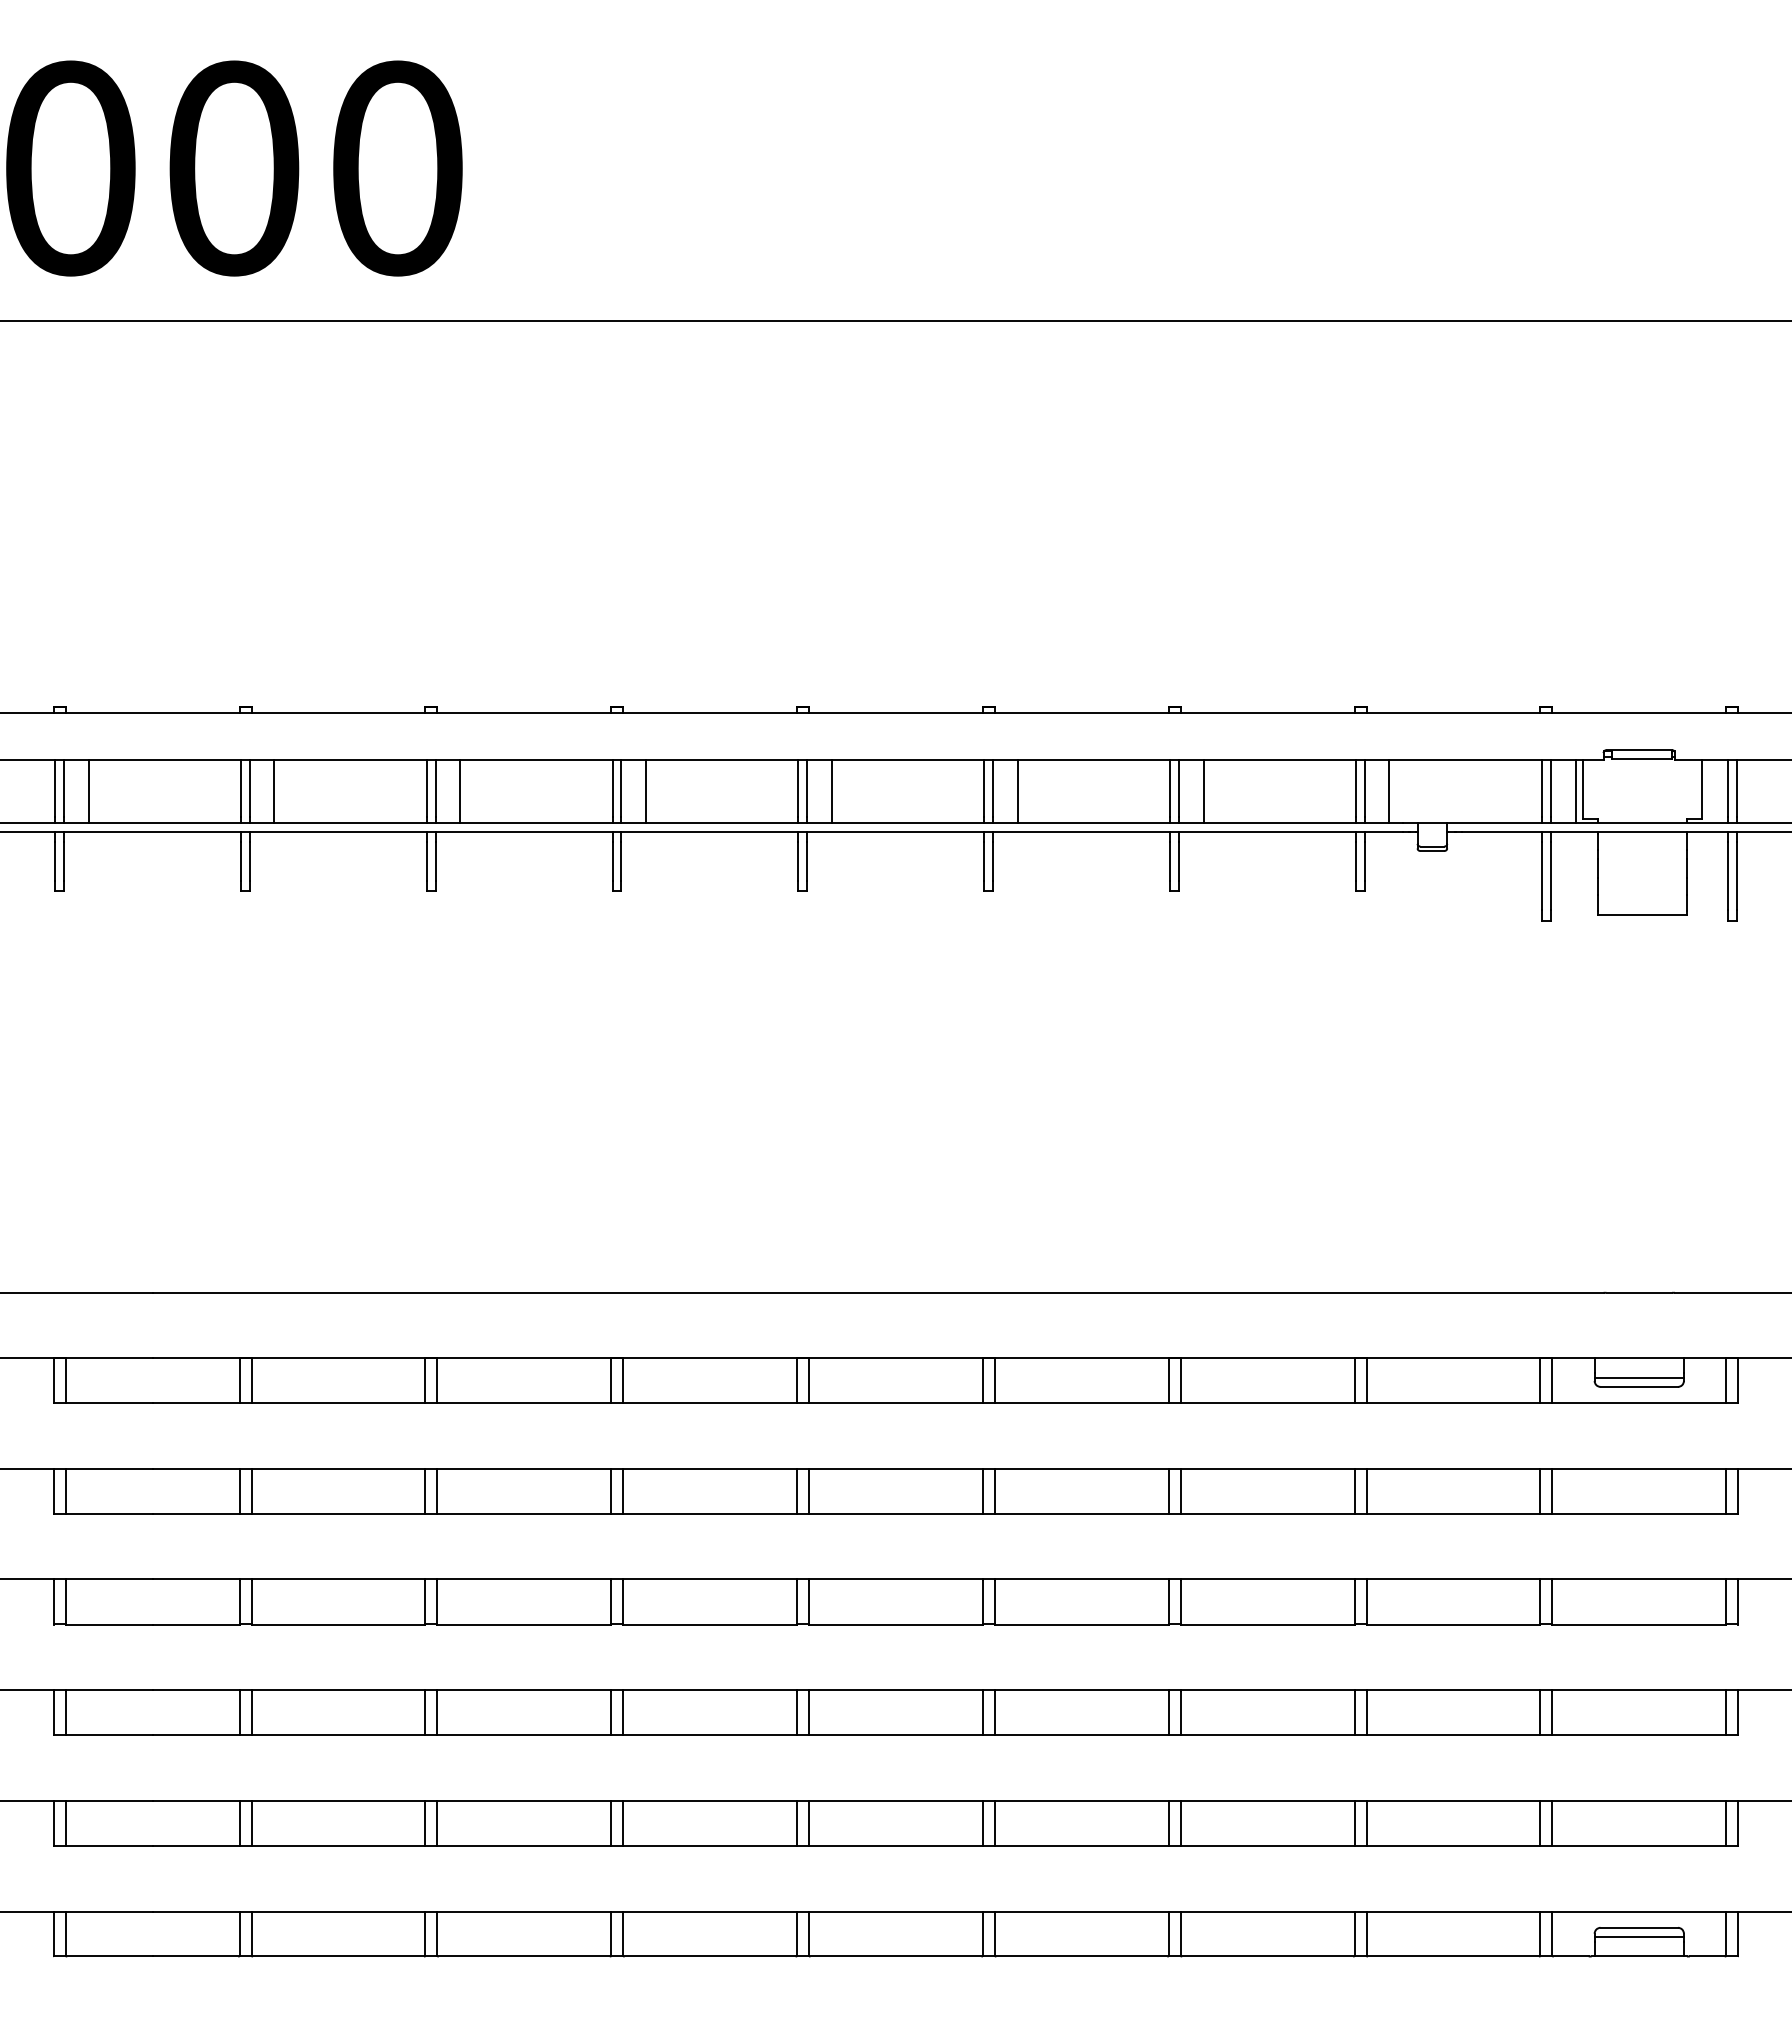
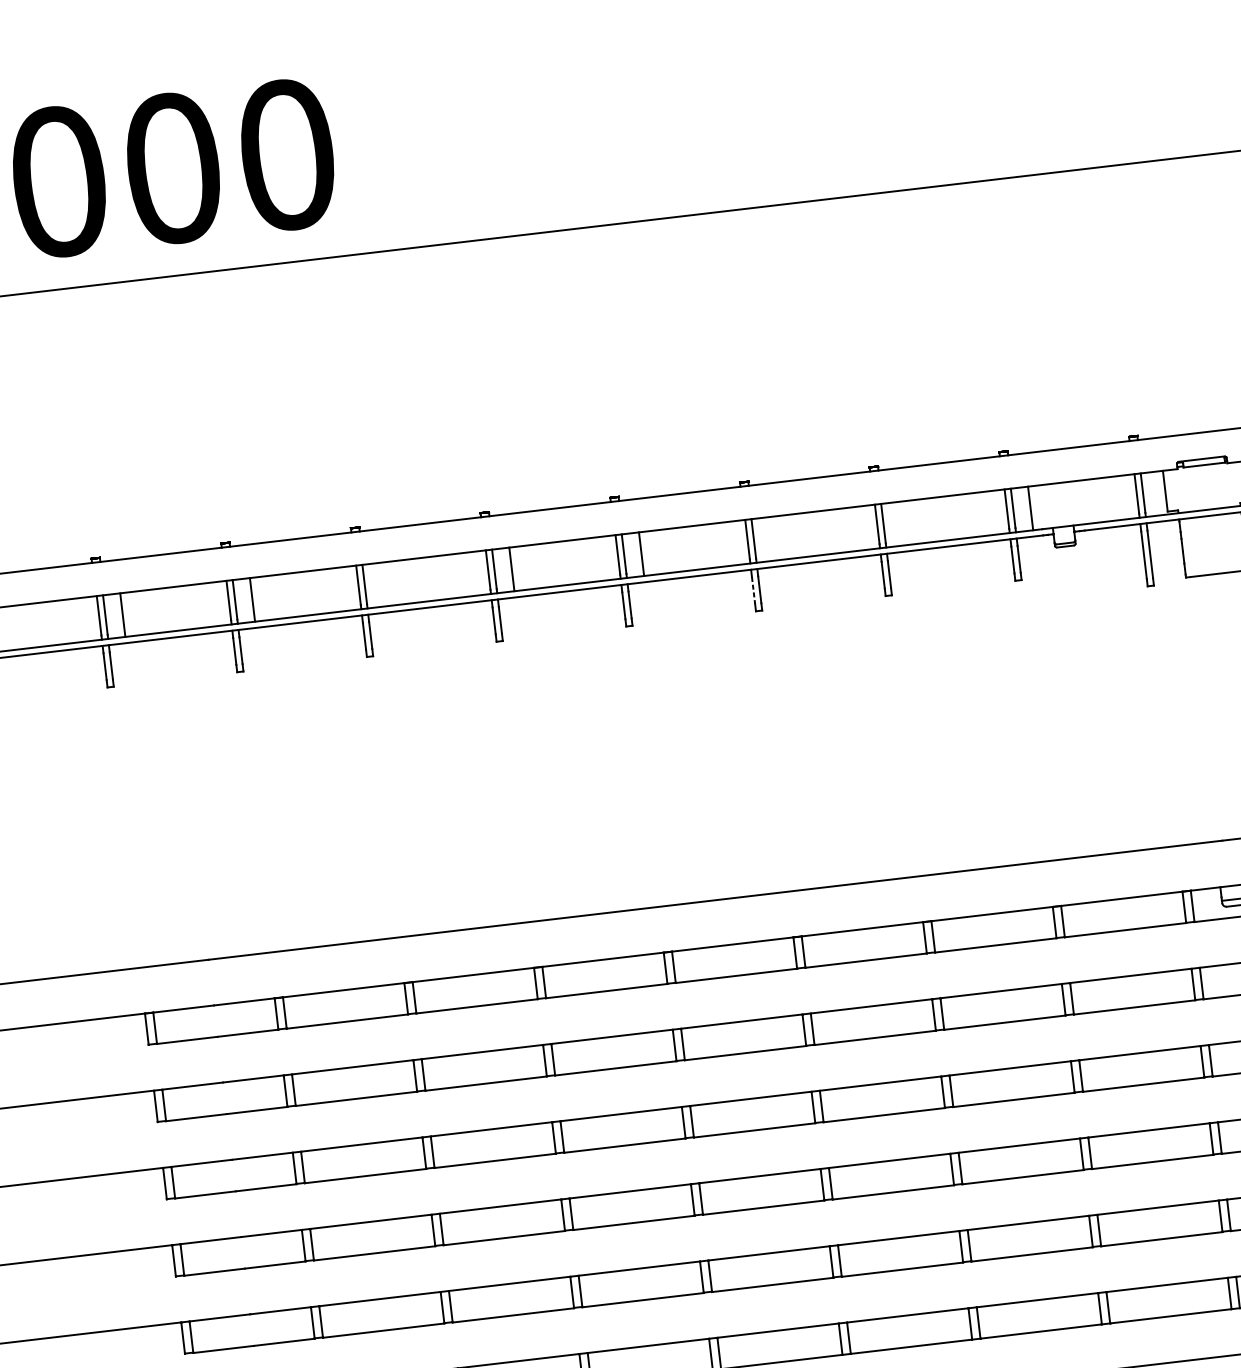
line: (460, 791) -> (382, 584), removed
line: (1017, 791) -> (771, 539), removed
line: (1203, 791) -> (900, 523), removed
line: (1575, 791) -> (1160, 493), removed
line: (984, 861) -> (753, 590), solid -> dashed

